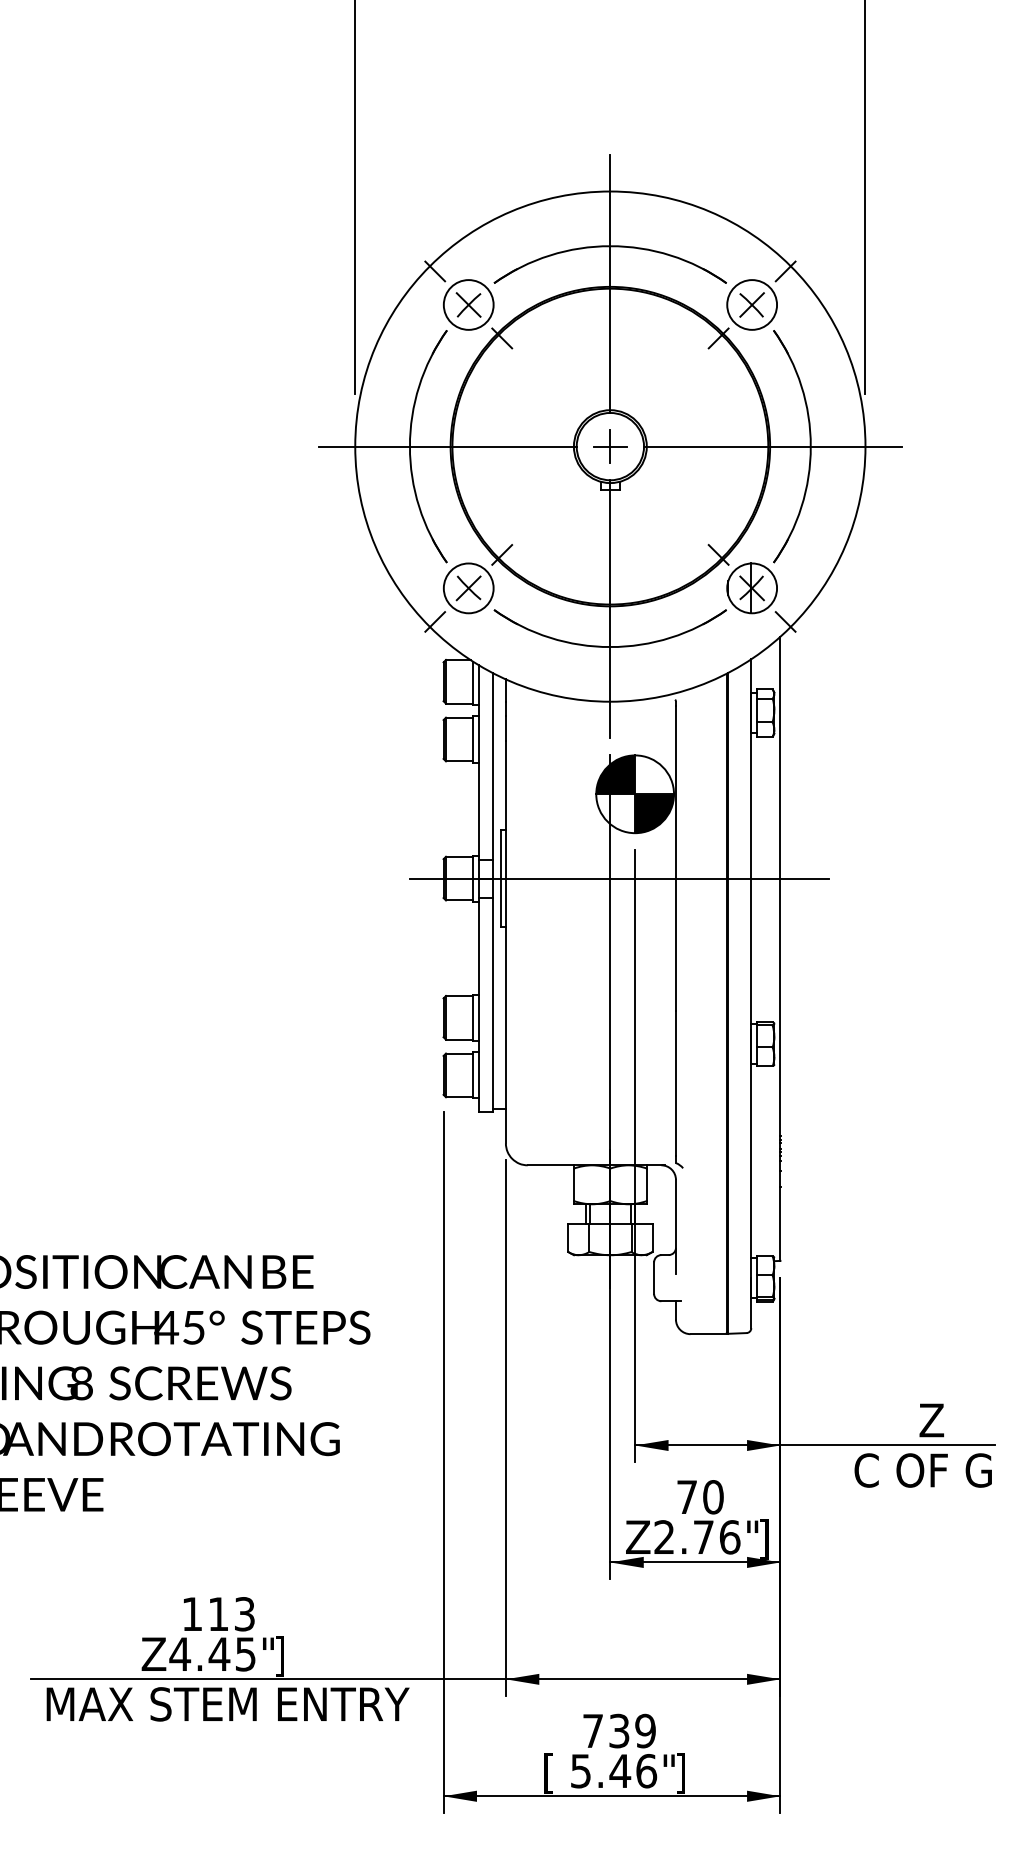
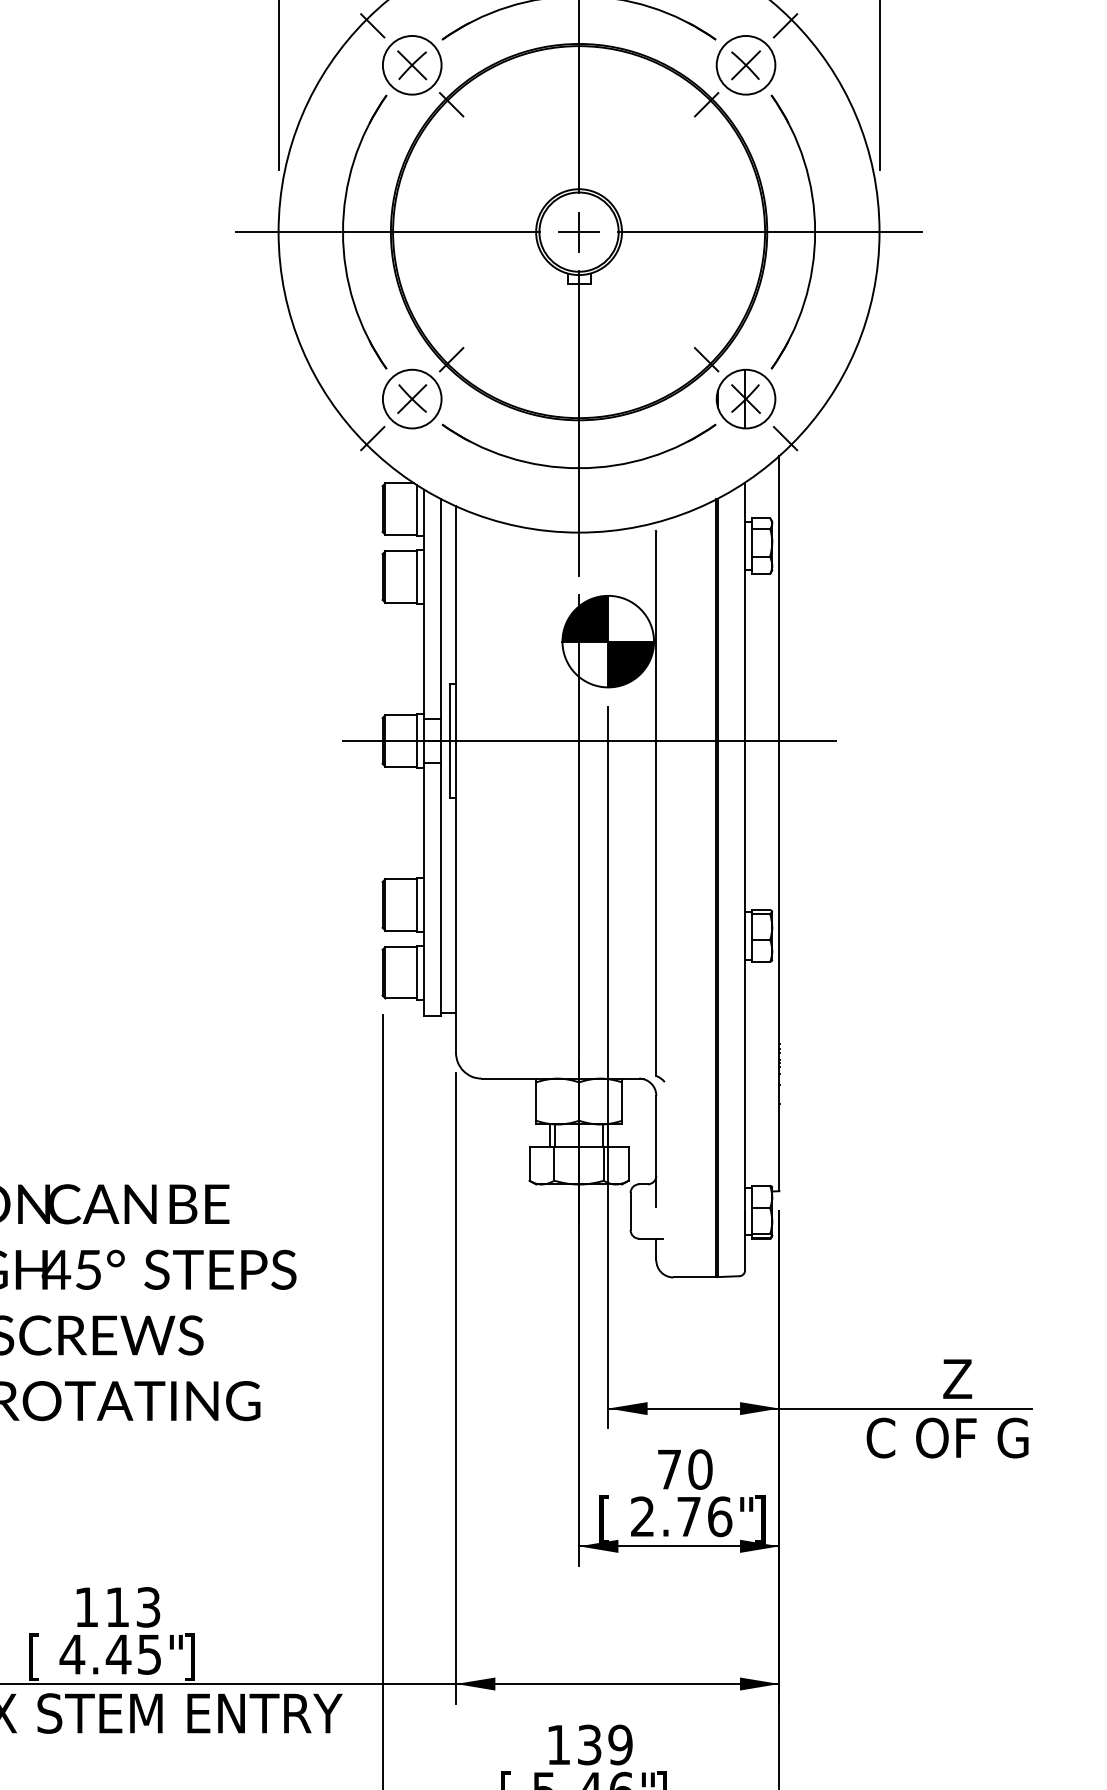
text: (638, 1539) -> (612, 1519), Z -> [
text: (153, 1656) -> (40, 1657), Z -> [
text: (592, 1730) -> (558, 1744), 739 -> 139

